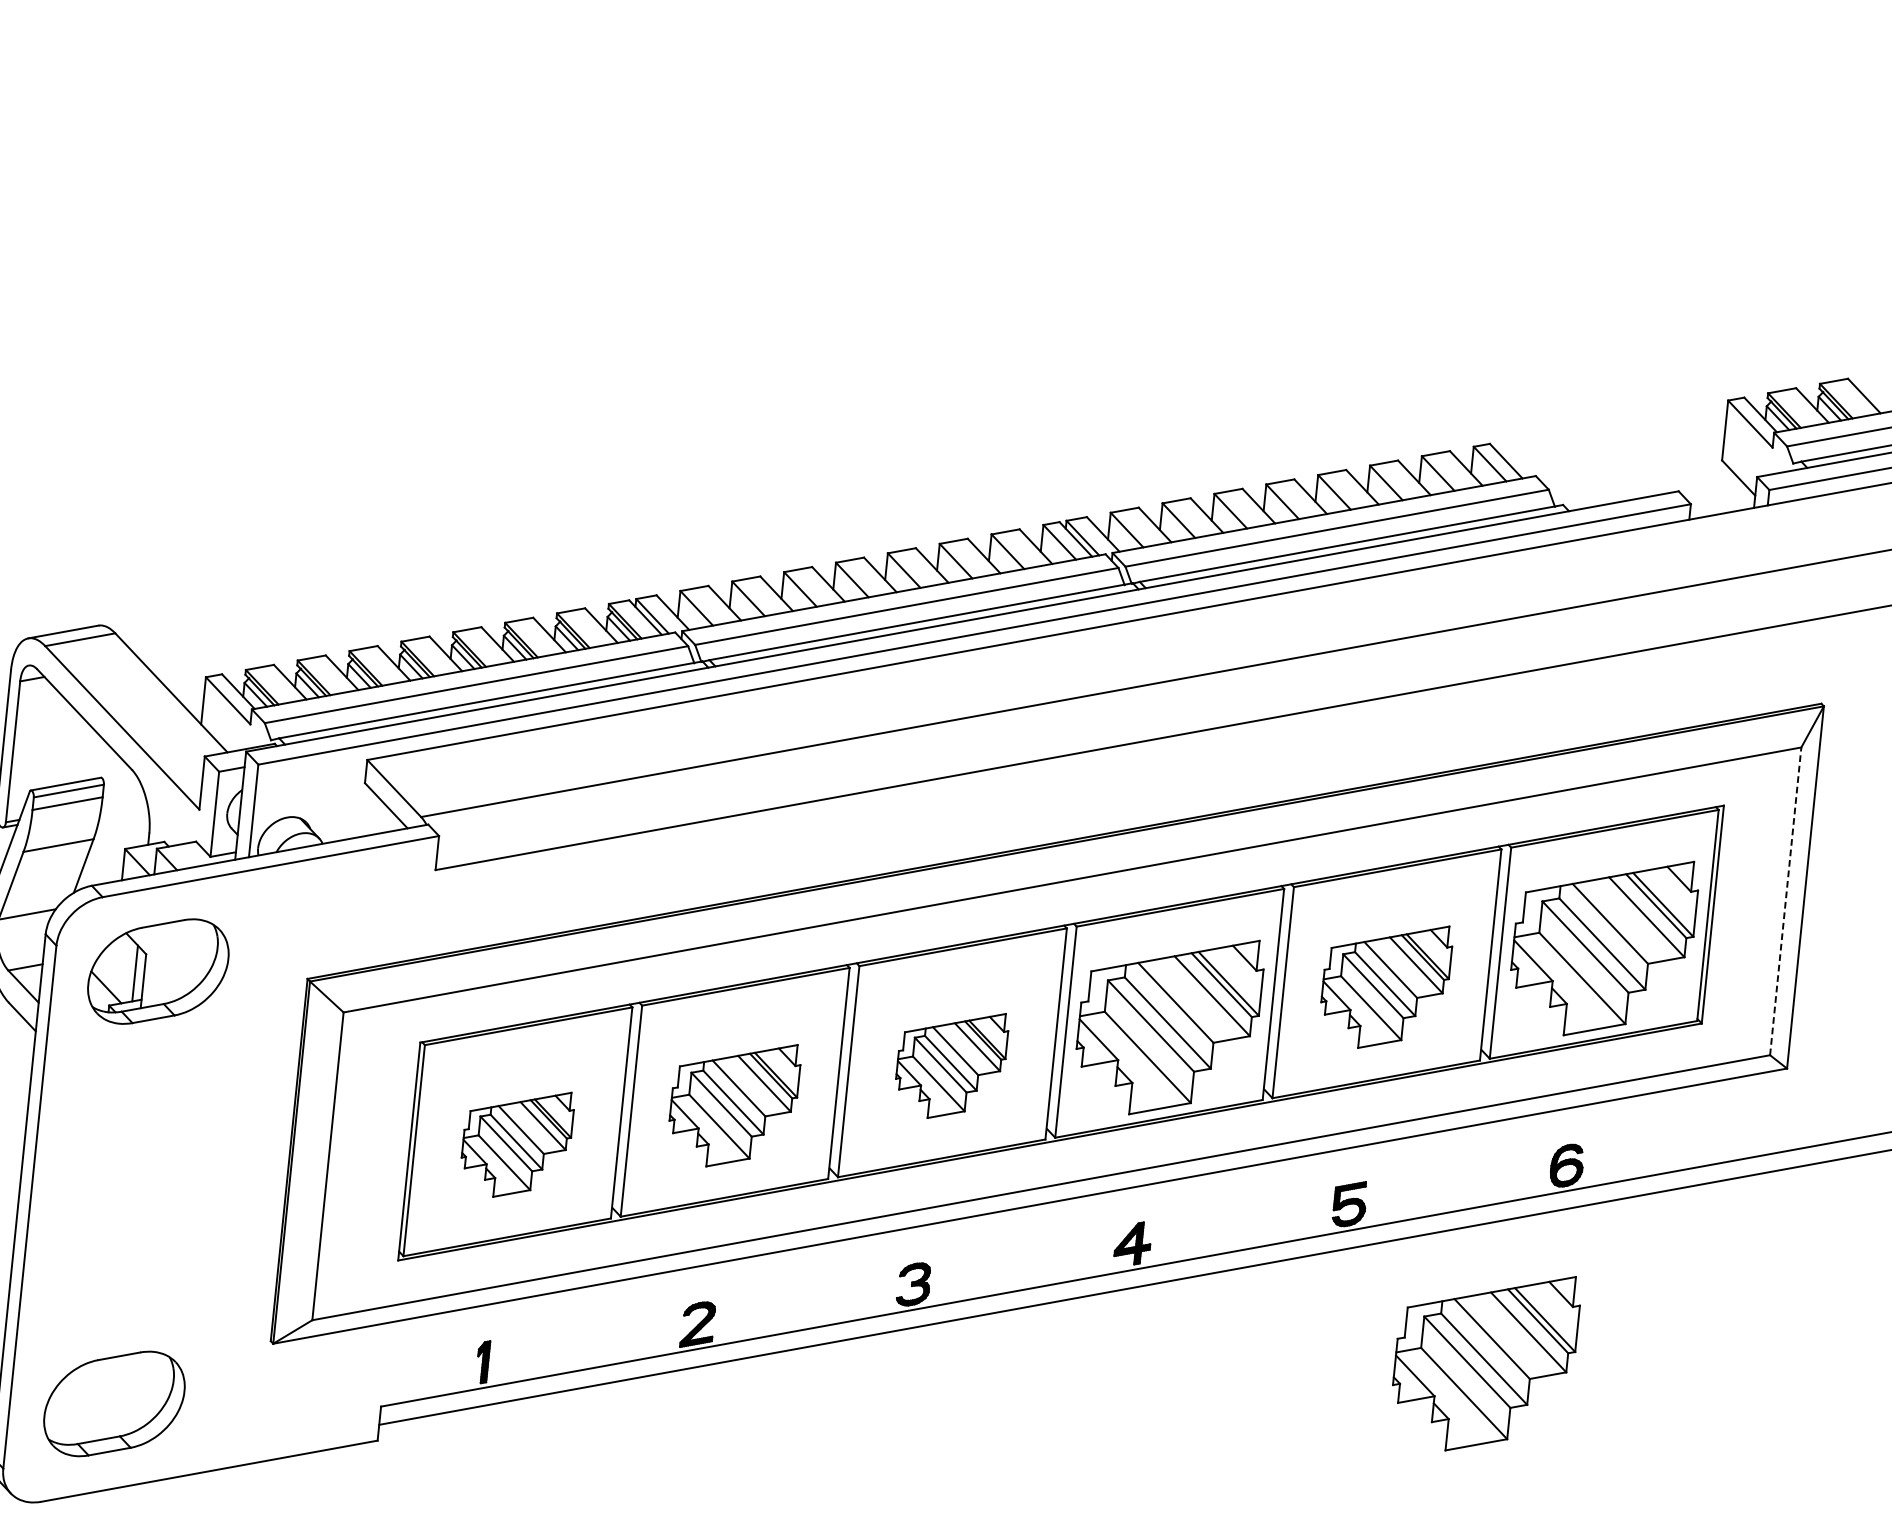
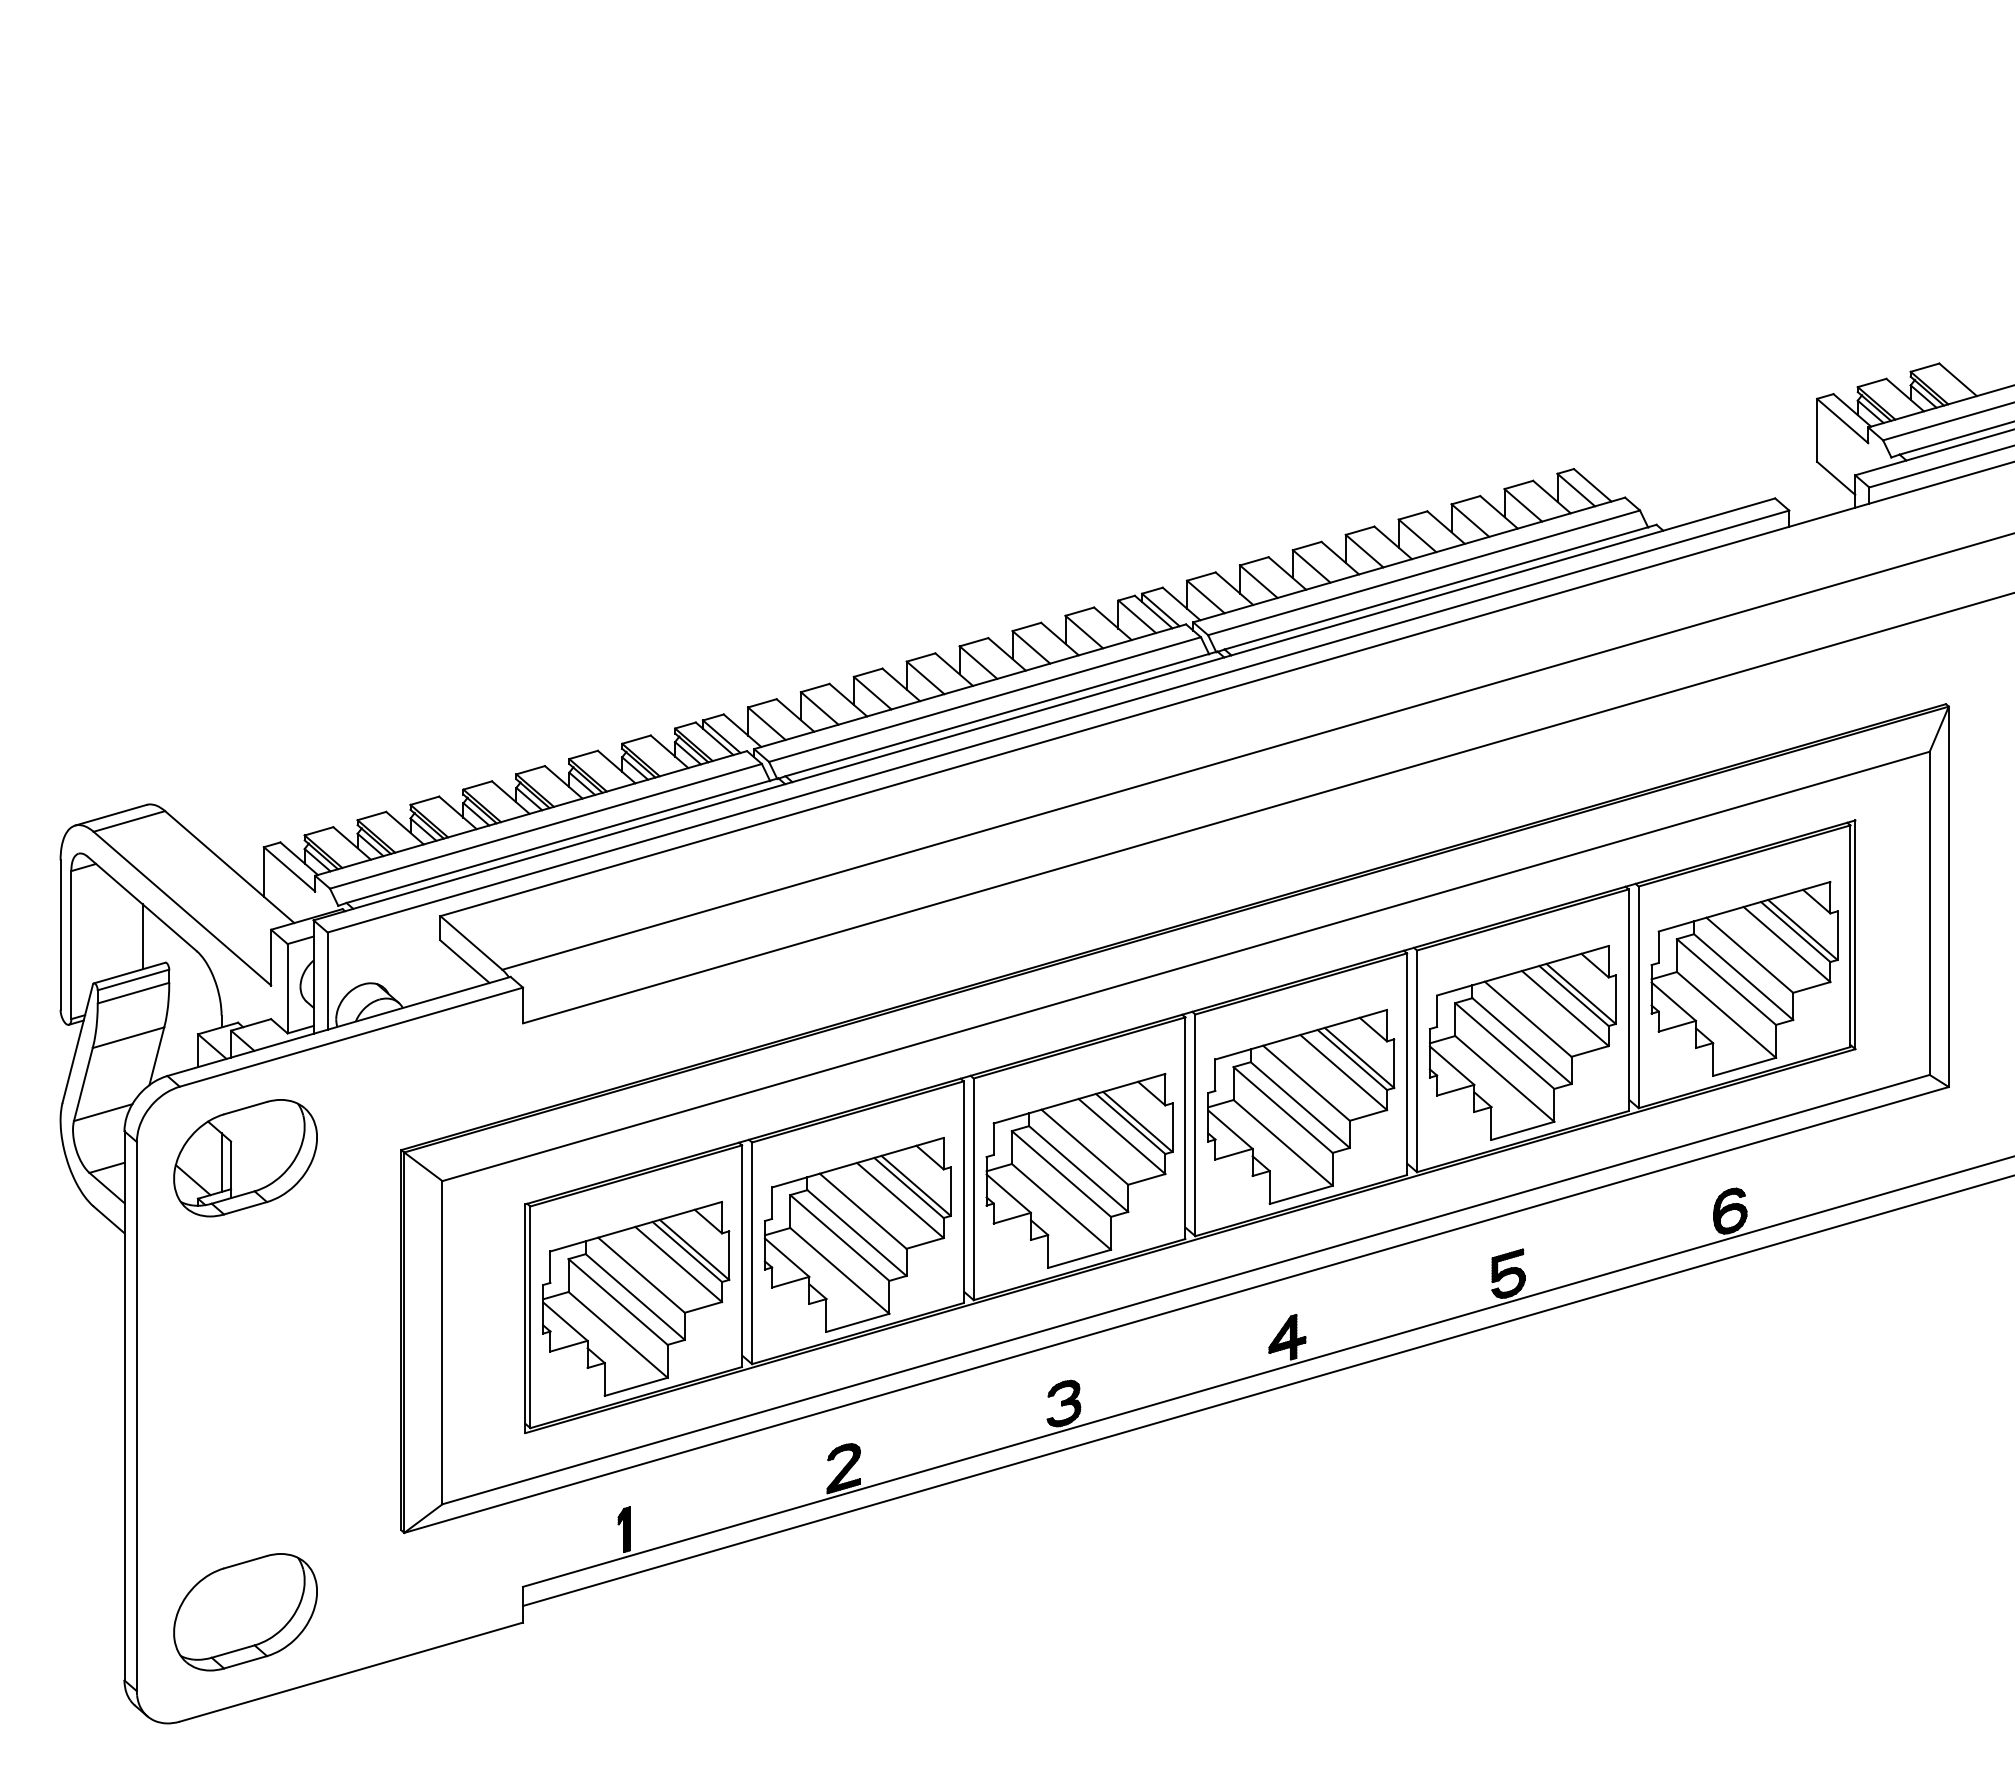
line: (81, 750) -> (142, 936), added
line: (1785, 901) -> (1929, 913), dashed -> solid
part: (1385, 984) -> (1522, 1042), size x1.43
part: (951, 1063) -> (1079, 1170), size x1.67
part: (733, 1103) -> (857, 1234), size x1.43
part: (517, 1143) -> (636, 1298), size x1.67
part: (1484, 1360) -> (1665, 1422), removed

